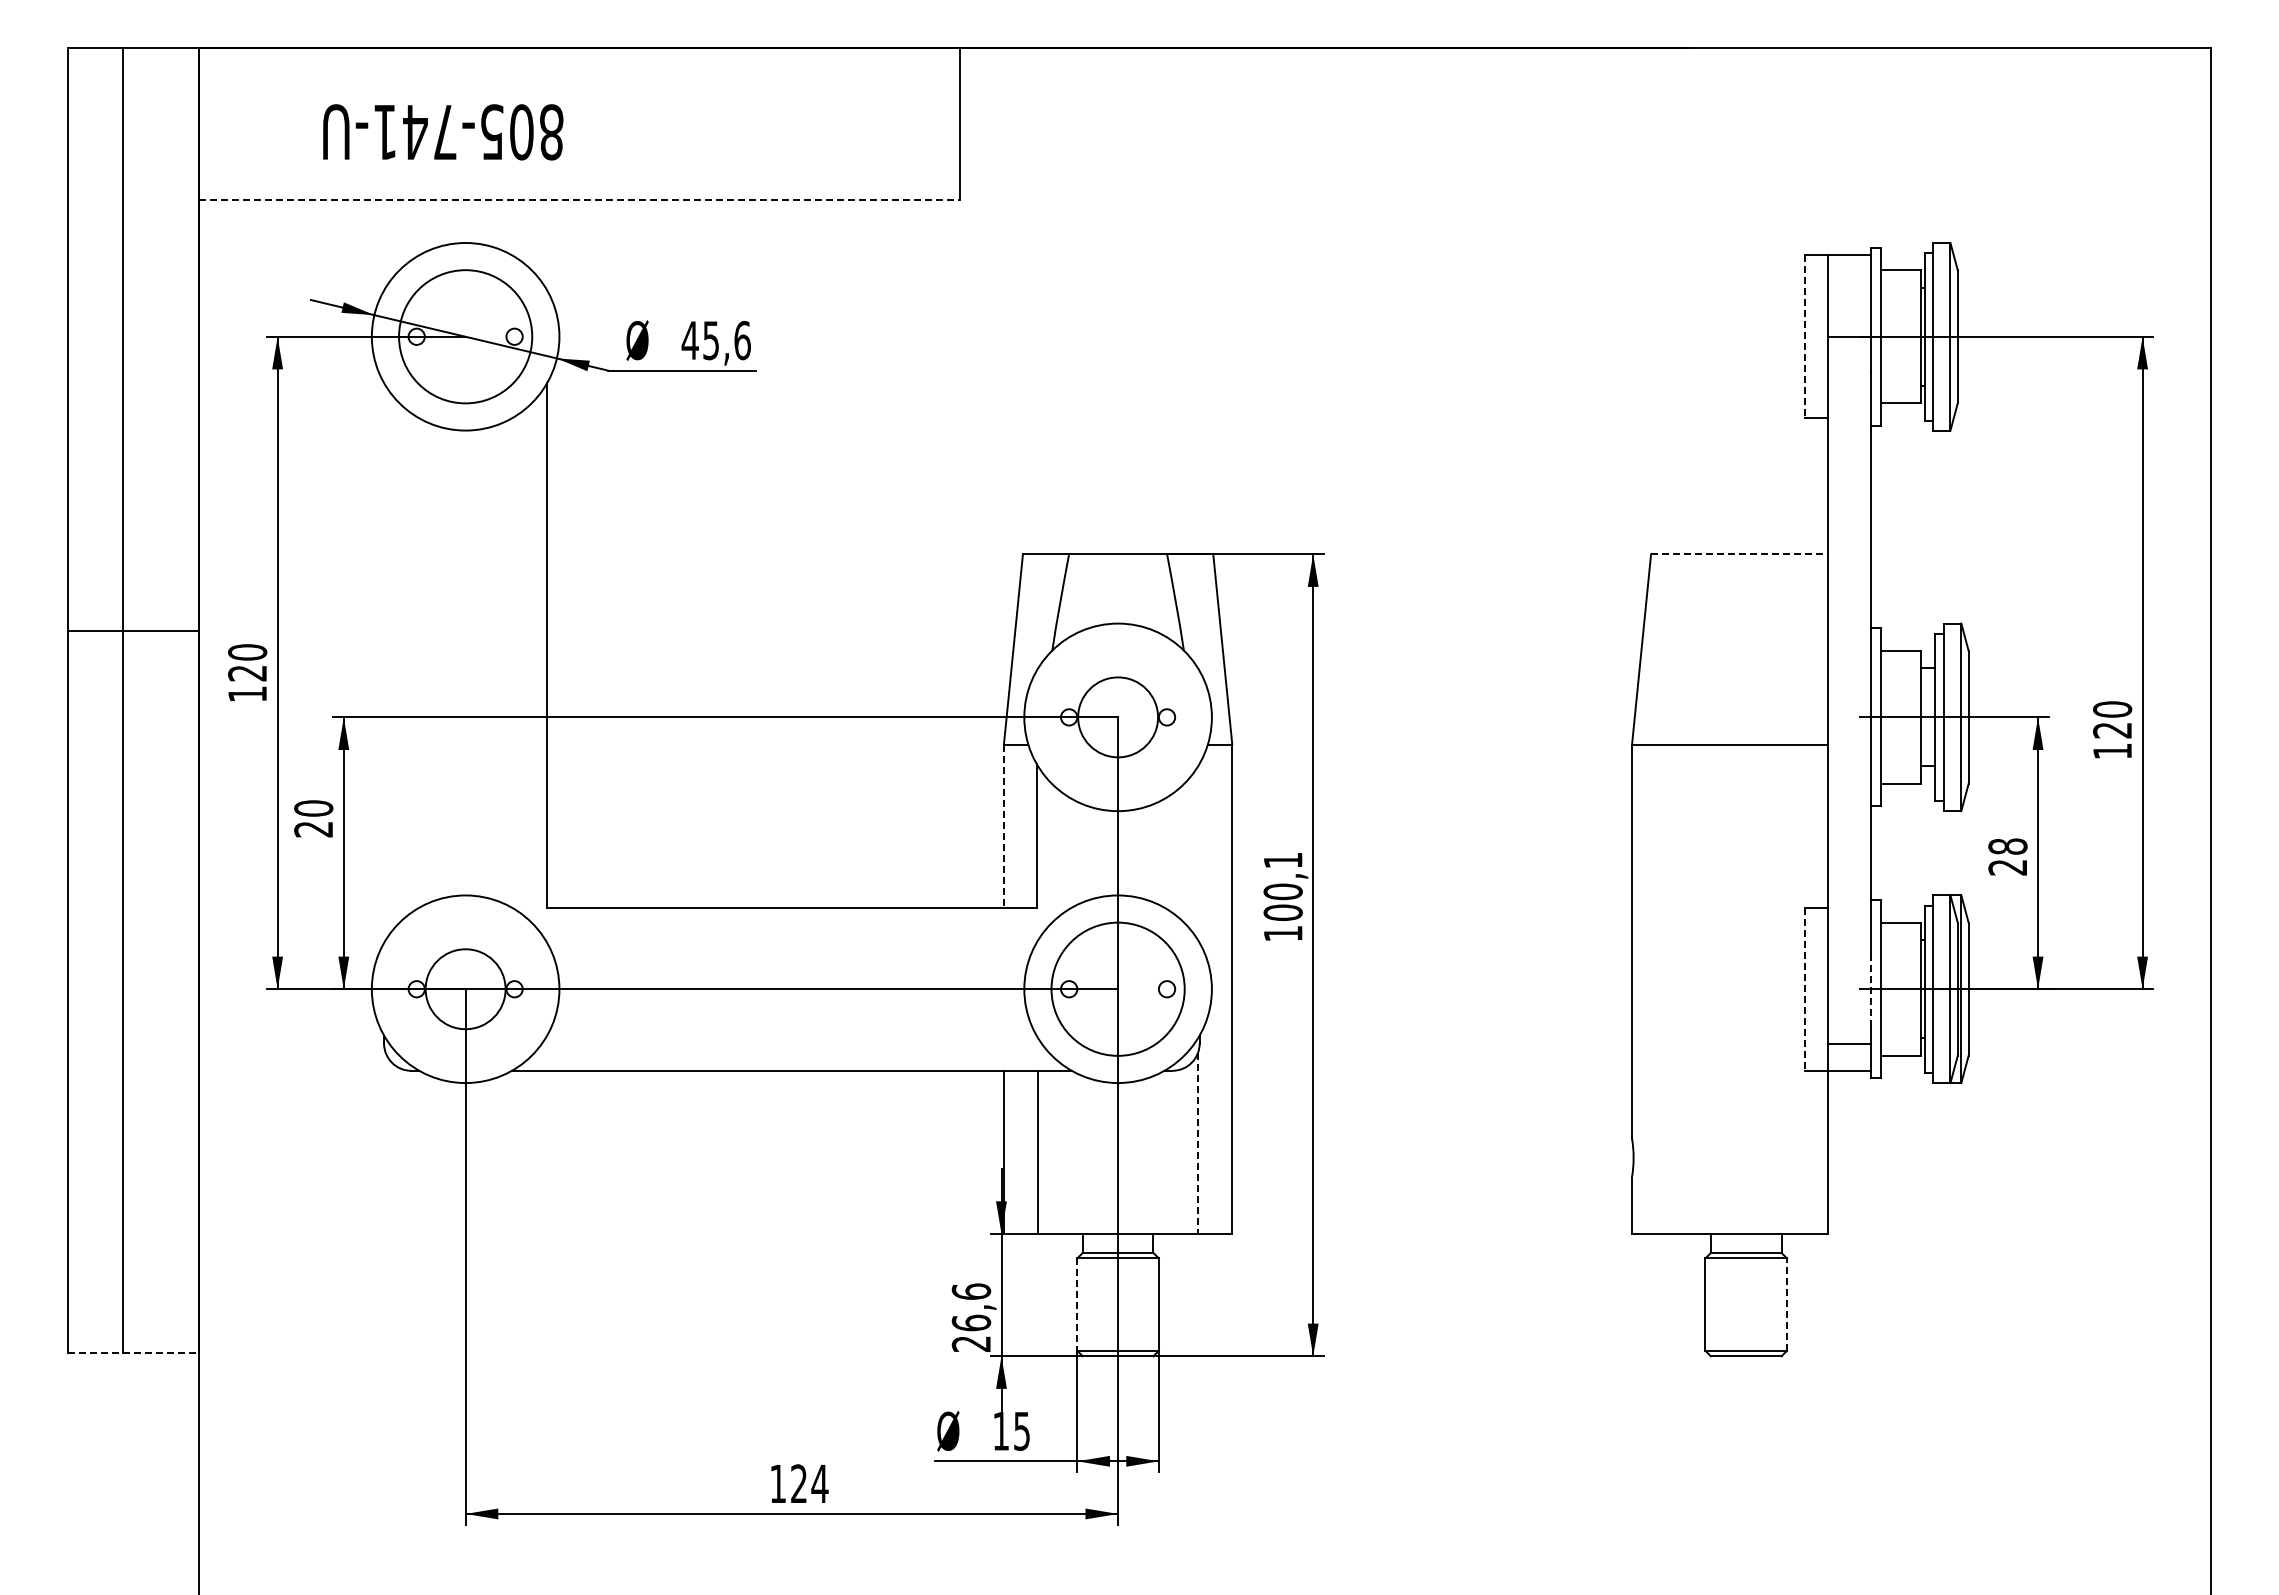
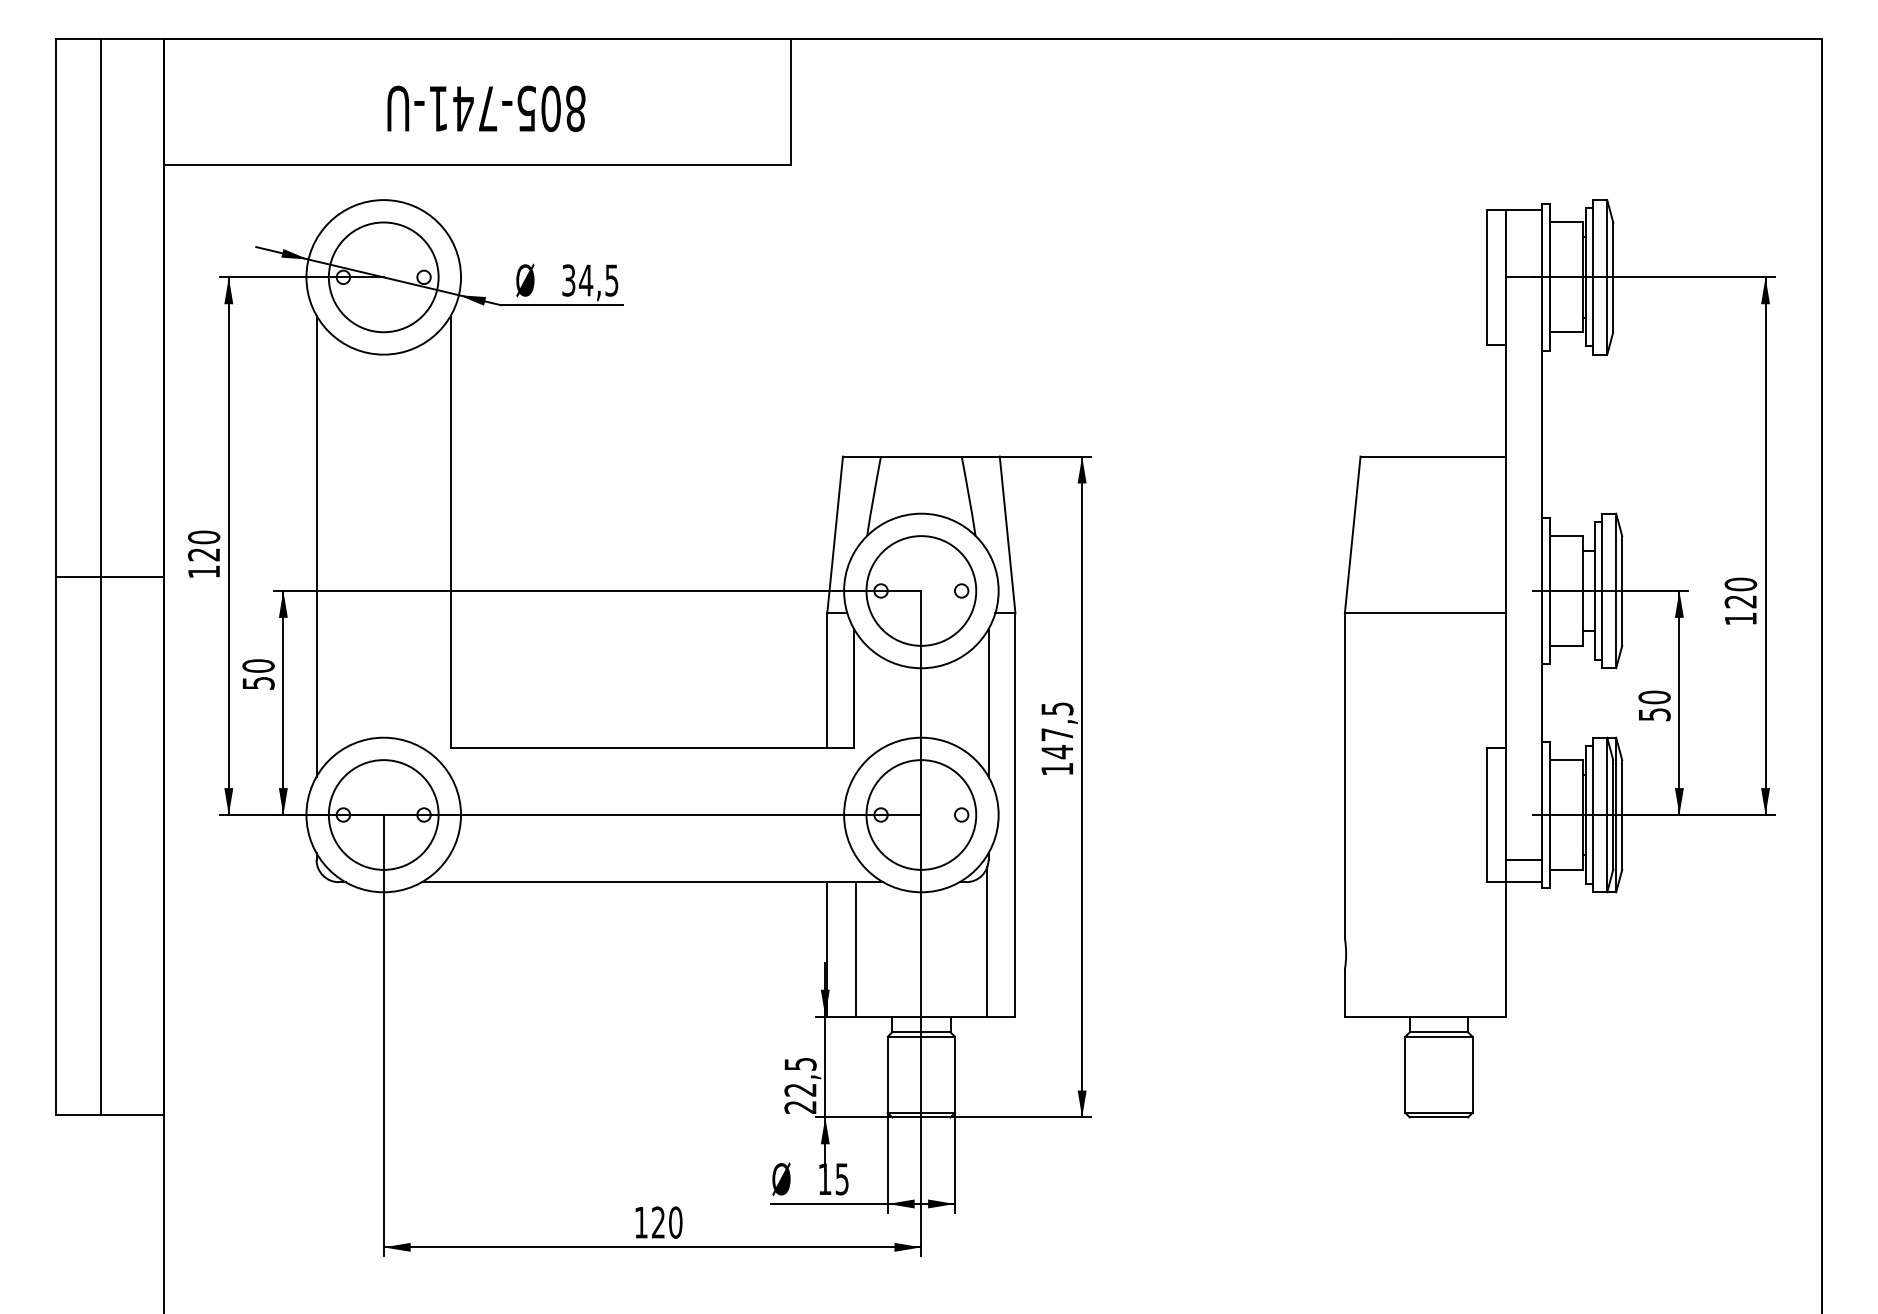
text: (443, 132) -> (486, 109), moved
line: (579, 200) -> (477, 165), dashed -> solid
line: (1804, 336) -> (1486, 277), dashed -> solid
text: (715, 340) -> (589, 280), 45,6 -> 34,5
line: (1739, 554) -> (1433, 456), dashed -> solid
line: (133, 631) -> (110, 577), moved
line: (384, 662) -> (316, 545), added
circle: (1117, 717) -> (920, 591), size x1.67
line: (1003, 826) -> (826, 680), dashed -> solid
text: (313, 829) -> (258, 683), 20 -> 50
line: (1199, 852) -> (988, 702), added
text: (2007, 856) -> (1654, 705), 28 -> 50
text: (1282, 887) -> (1056, 731), 100,1 -> 147,5
circle: (465, 988) -> (383, 814), size x1.67
line: (1804, 989) -> (1486, 815), dashed -> solid
line: (1871, 989) -> (1542, 815), dashed -> solid
line: (1198, 1143) -> (987, 942), dashed -> solid
line: (1787, 1304) -> (1472, 1074), dashed -> solid
line: (1077, 1305) -> (887, 1075), dashed -> solid
text: (971, 1307) -> (800, 1077), 26,6 -> 22,5
line: (134, 1352) -> (110, 1114), dashed -> solid
text: (819, 1483) -> (675, 1222), 124 -> 120

